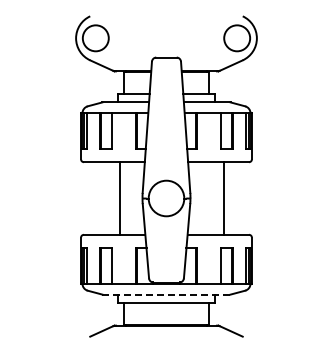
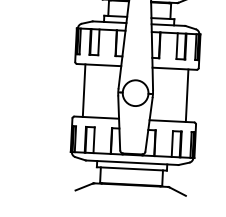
line: (120, 198) -> (84, 90), moved
line: (223, 198) -> (187, 95), moved
line: (166, 294) -> (132, 162), dashed -> solid

